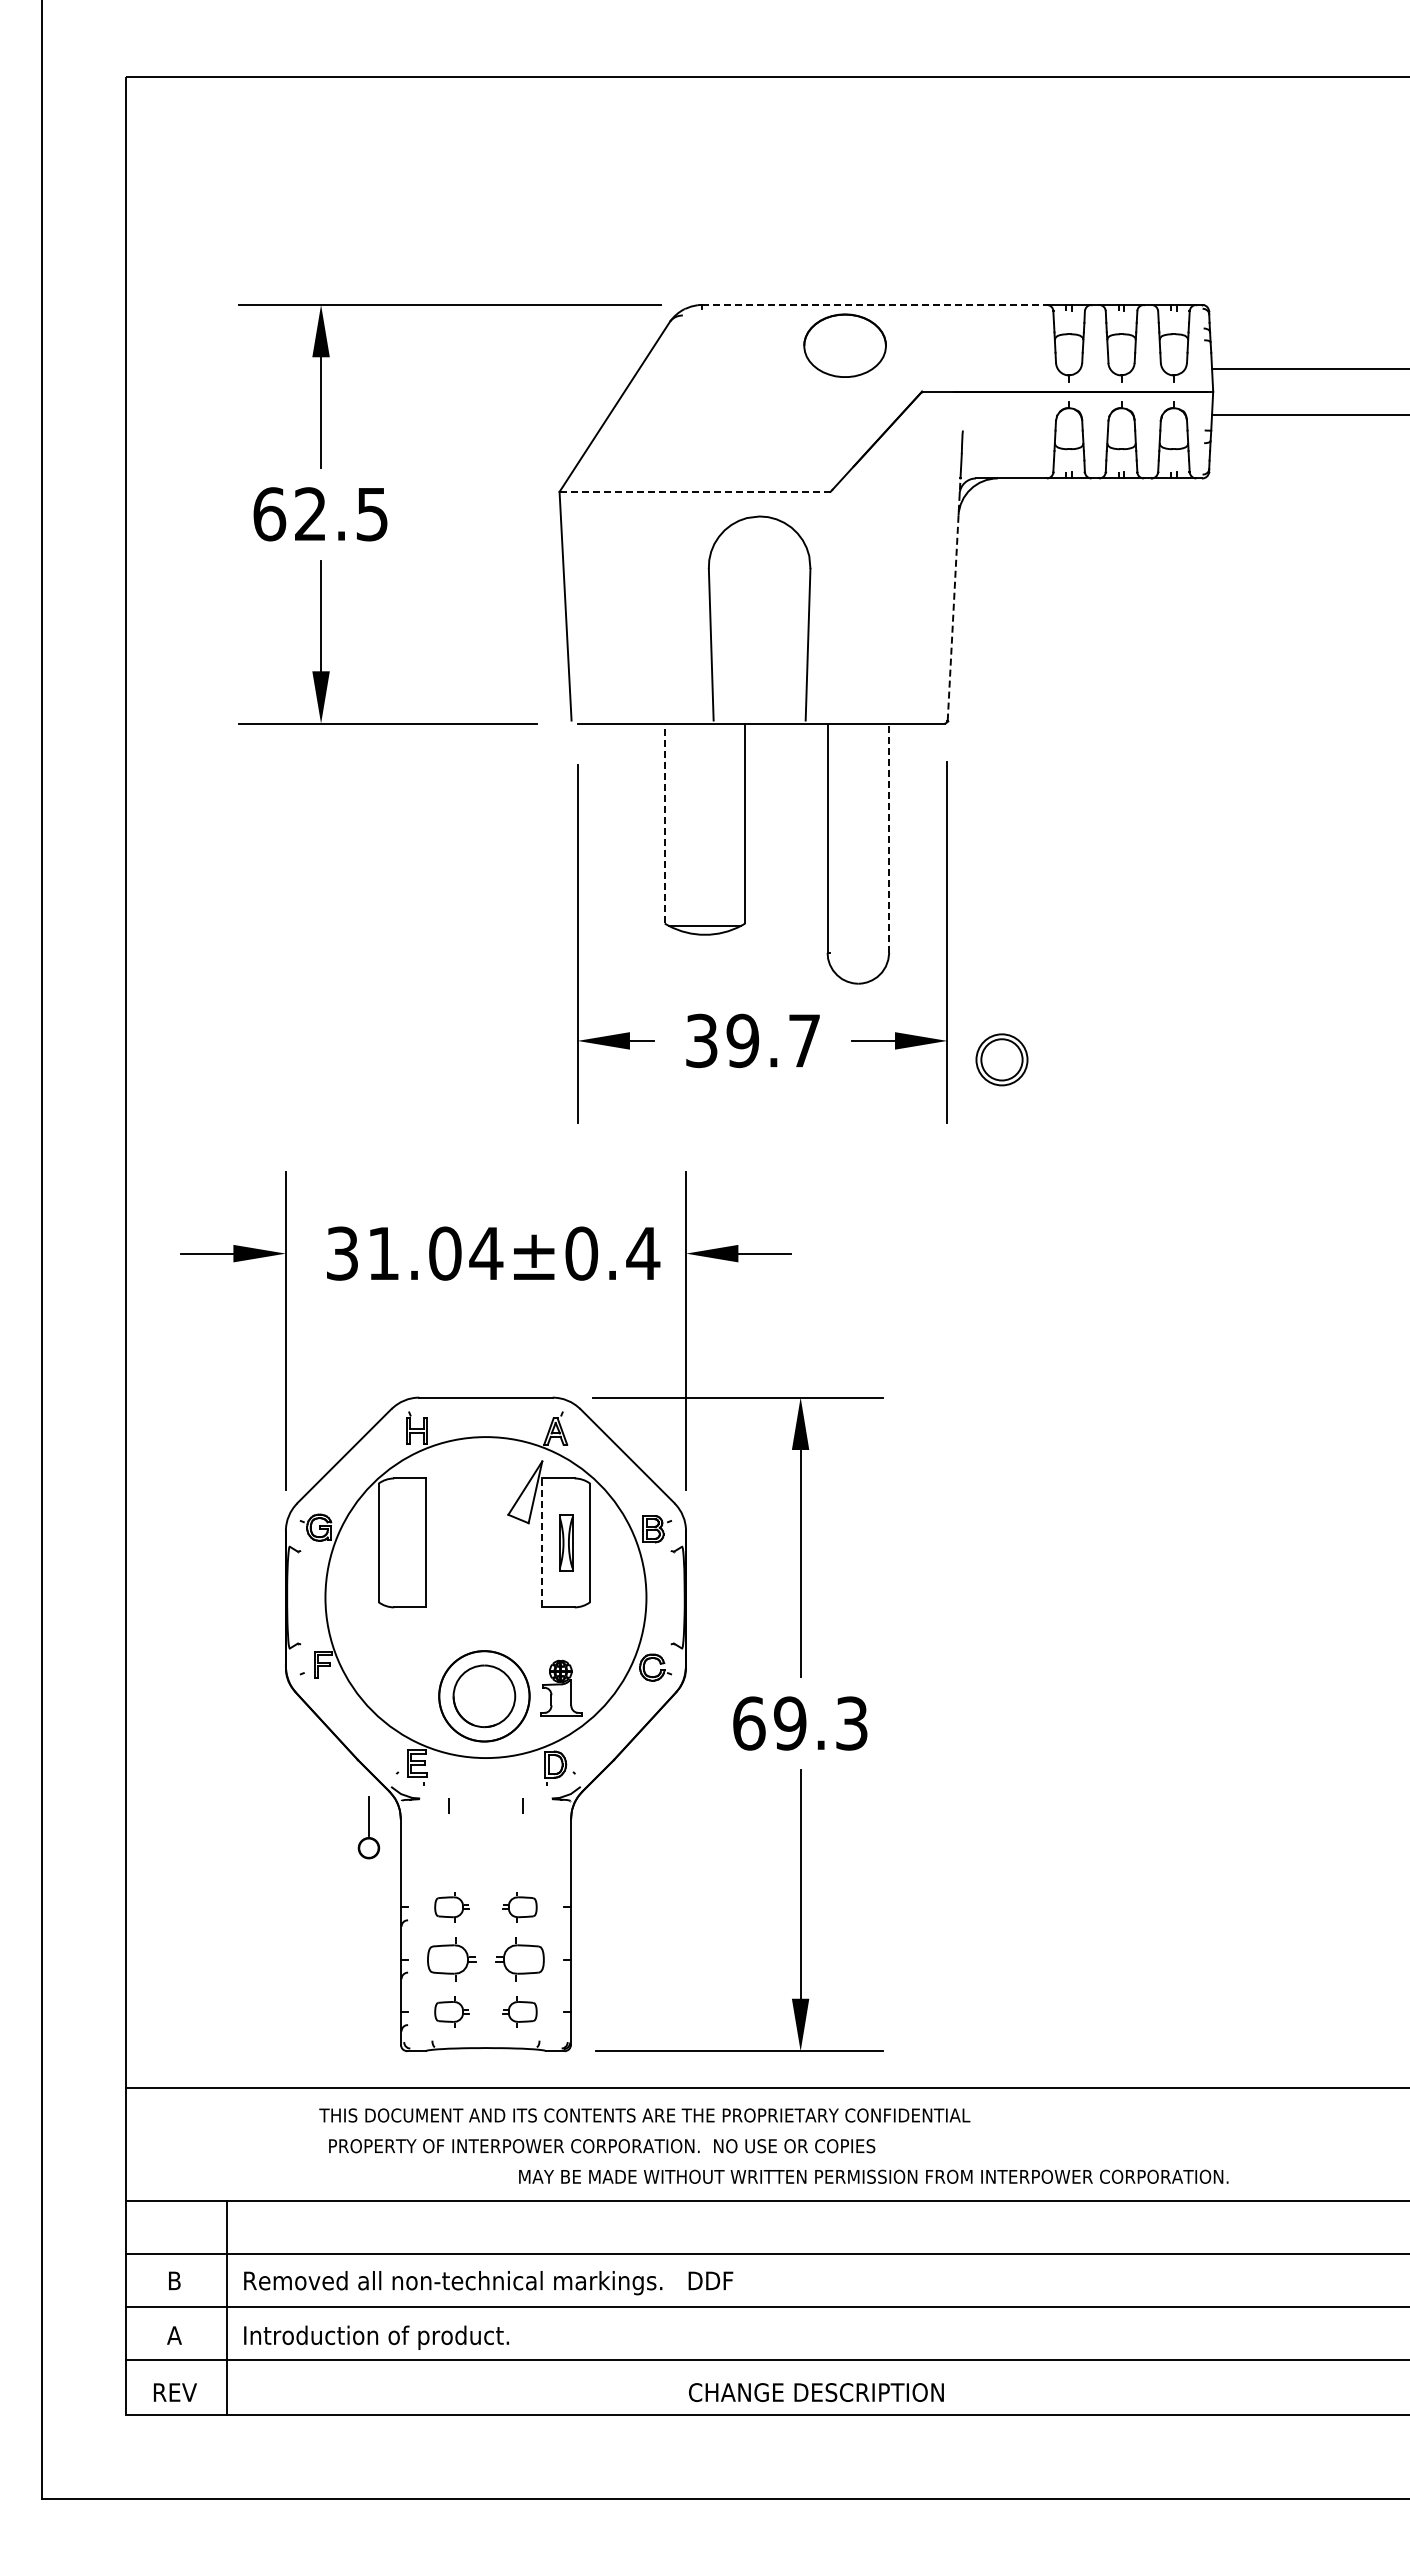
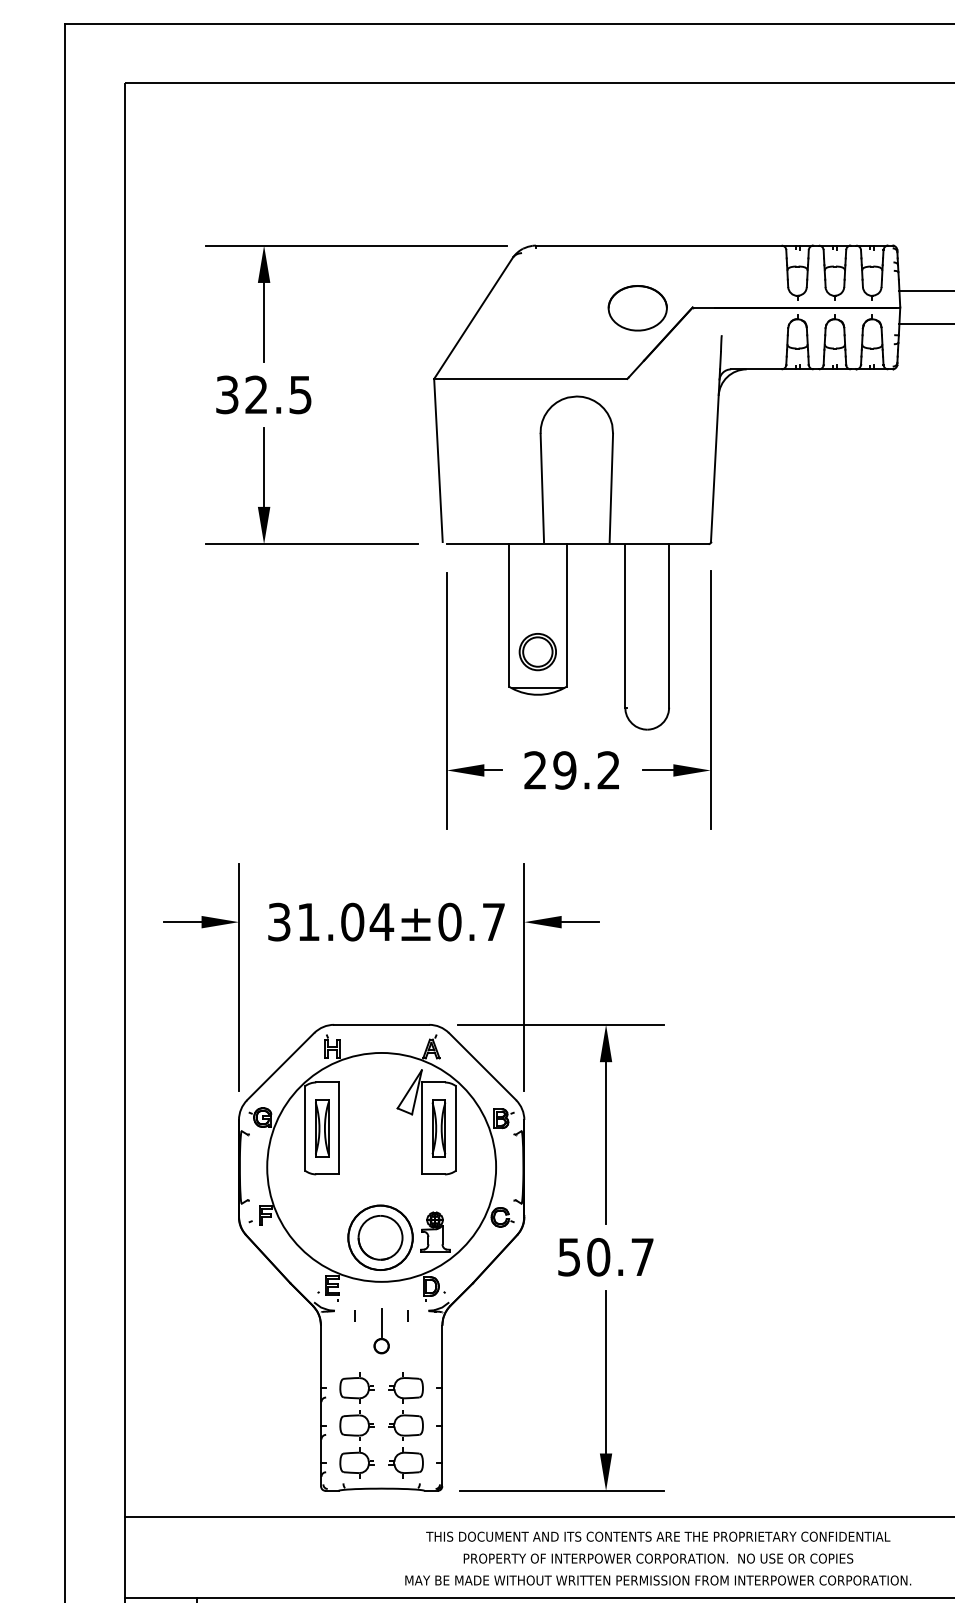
line: (875, 304) -> (659, 245), dashed -> solid
part: (844, 345) -> (637, 308), moved
line: (694, 491) -> (530, 378), dashed -> solid
text: (269, 514) -> (227, 395), 62.5 -> 32.5
line: (954, 599) -> (715, 455), dashed -> solid
line: (664, 823) -> (508, 615), dashed -> solid
line: (889, 838) -> (669, 626), dashed -> solid
text: (752, 1040) -> (571, 770), 39.7 -> 29.2
part: (1001, 1059) -> (537, 651), moved
text: (643, 1253) -> (494, 922), 31.04±0.4 -> 31.04±0.7
part: (402, 1542) -> (322, 1128), added
line: (542, 1542) -> (421, 1128), dashed -> solid
part: (565, 1542) -> (438, 1128), size x1.43
text: (800, 1723) -> (605, 1257), 69.3 -> 50.7
part: (368, 1827) -> (381, 1331), moved
part: (451, 1907) -> (357, 1388), size x1.43
part: (519, 1907) -> (405, 1388), size x1.43
part: (451, 2011) -> (357, 1462), size x1.43
part: (519, 2011) -> (405, 1462), size x1.43
text: (644, 2115) -> (658, 1536), moved
text: (602, 2146) -> (658, 1558), moved

